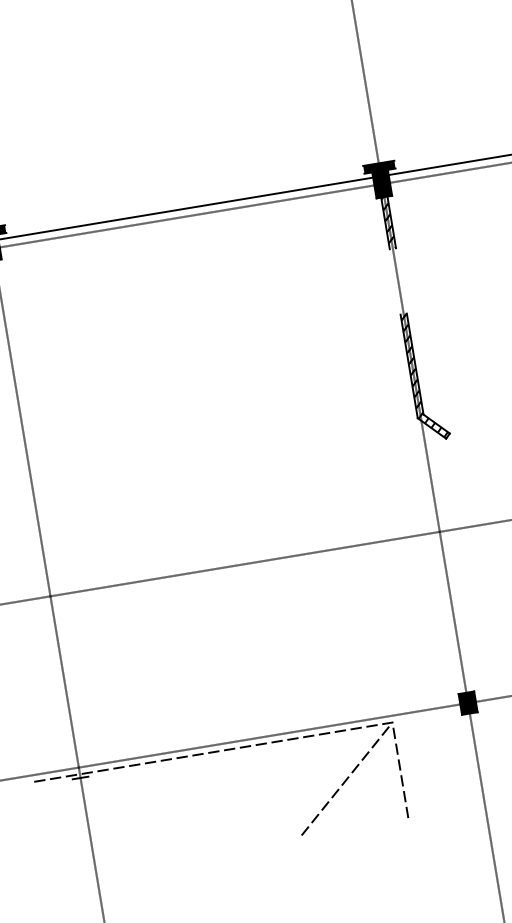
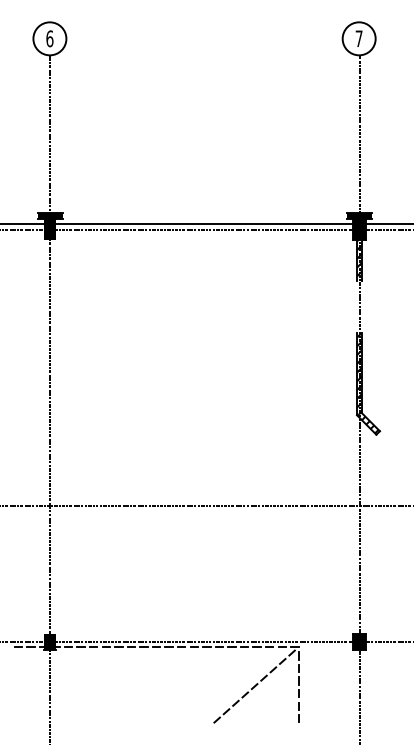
fill: (79, 766) -> (50, 641), added

